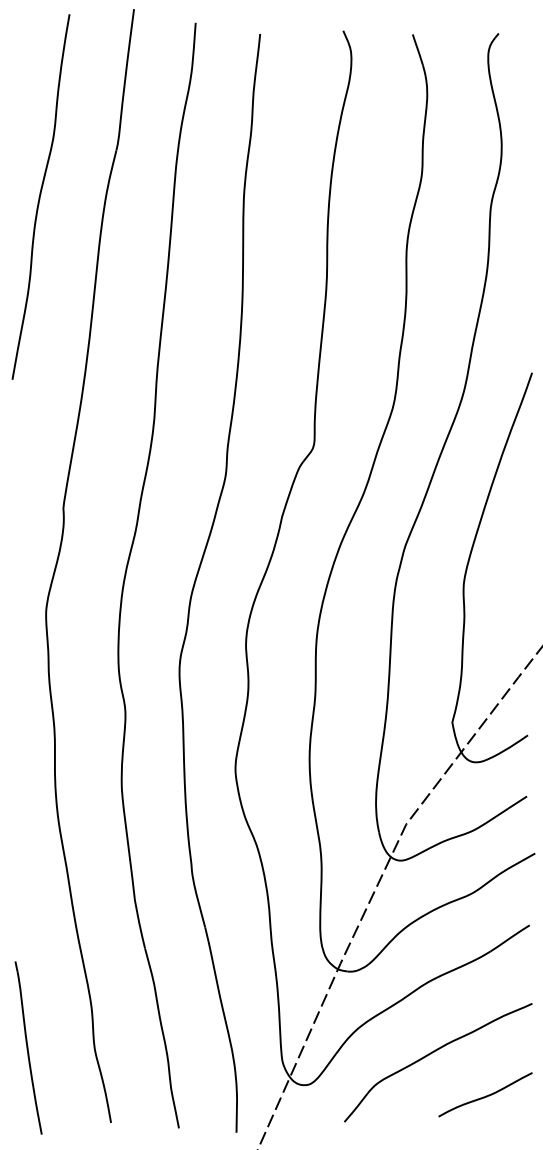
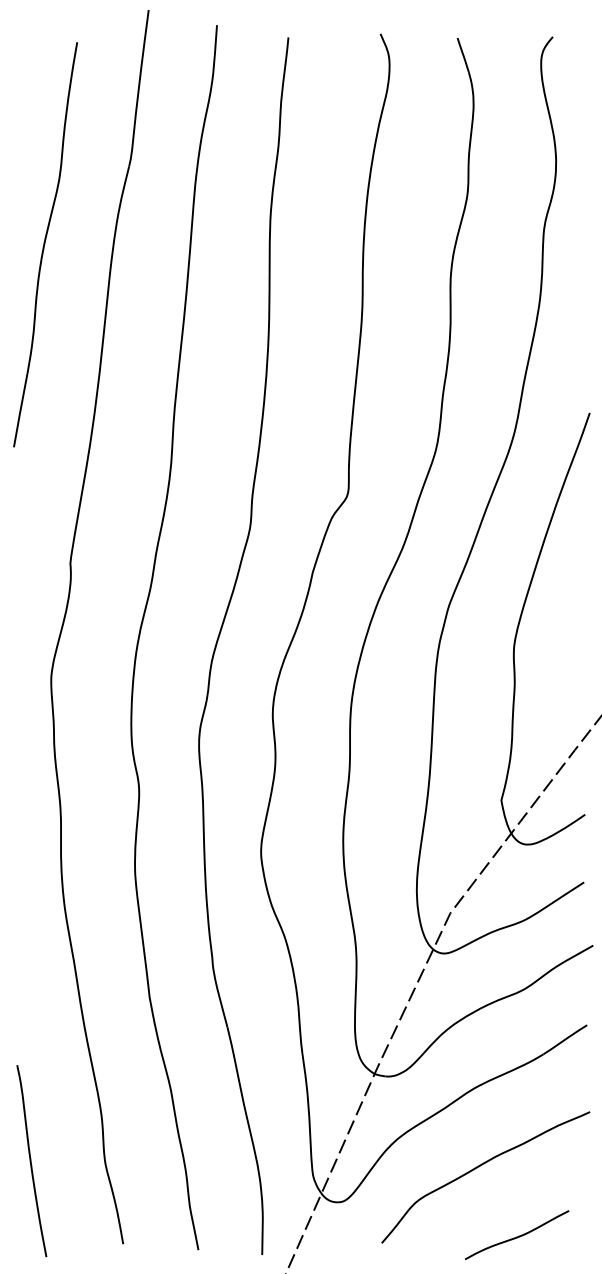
curve: (40, 196) -> (45, 244), moved
curve: (485, 1095) -> (517, 1235), moved

